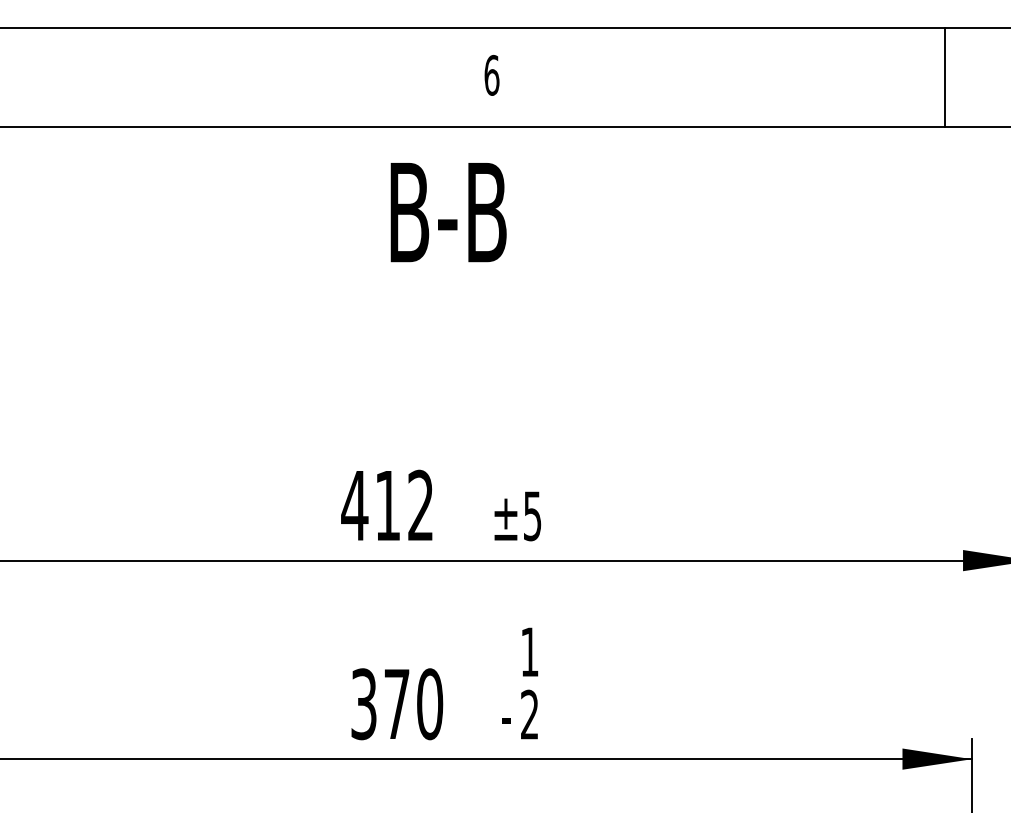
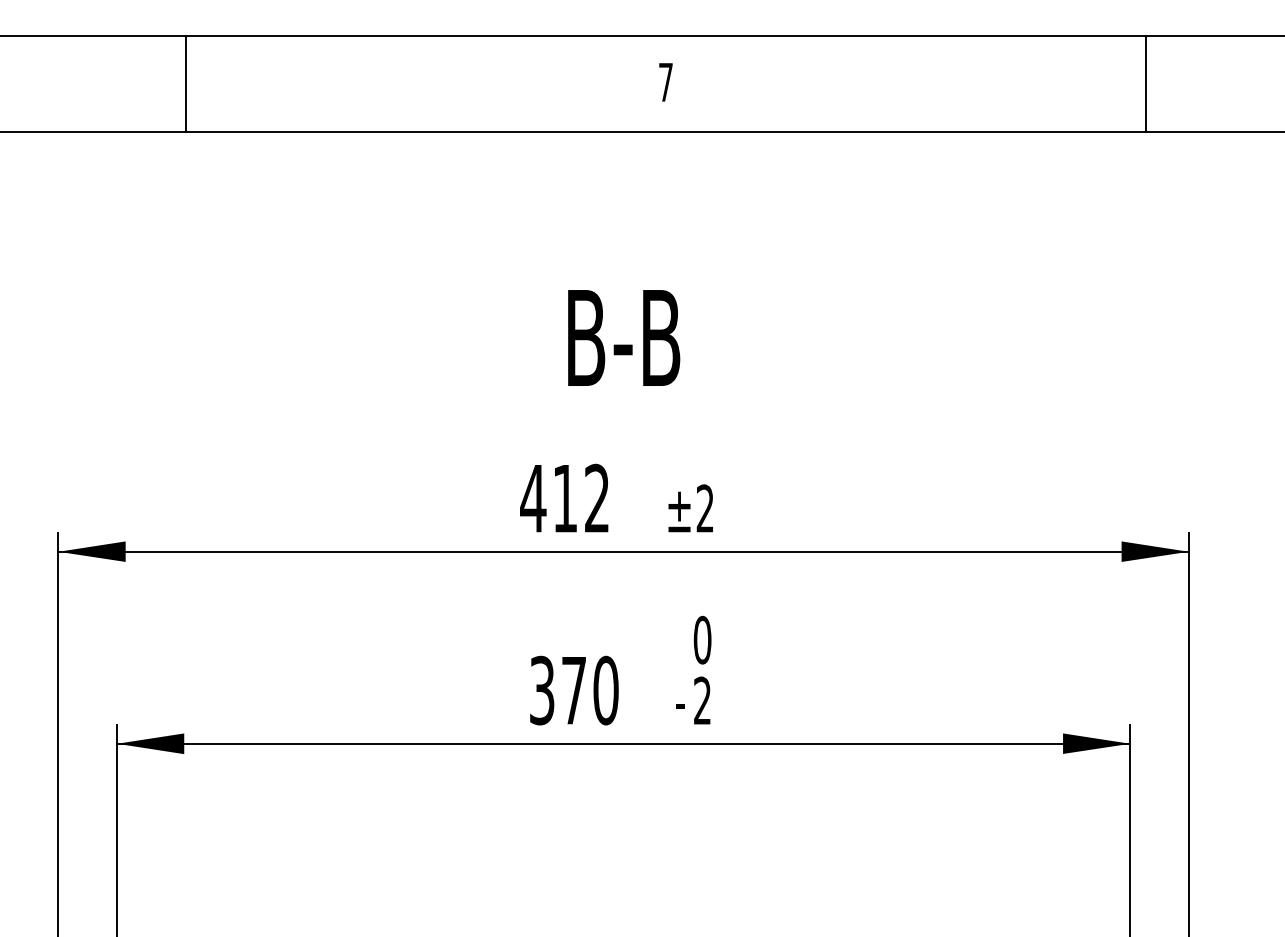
text: (492, 75) -> (666, 82), 6 -> 7
line: (945, 77) -> (1145, 84), moved
text: (449, 211) -> (624, 337), moved
text: (531, 515) -> (704, 508), ±5 -> ±2
text: (529, 651) -> (702, 639), 1 -> 0

